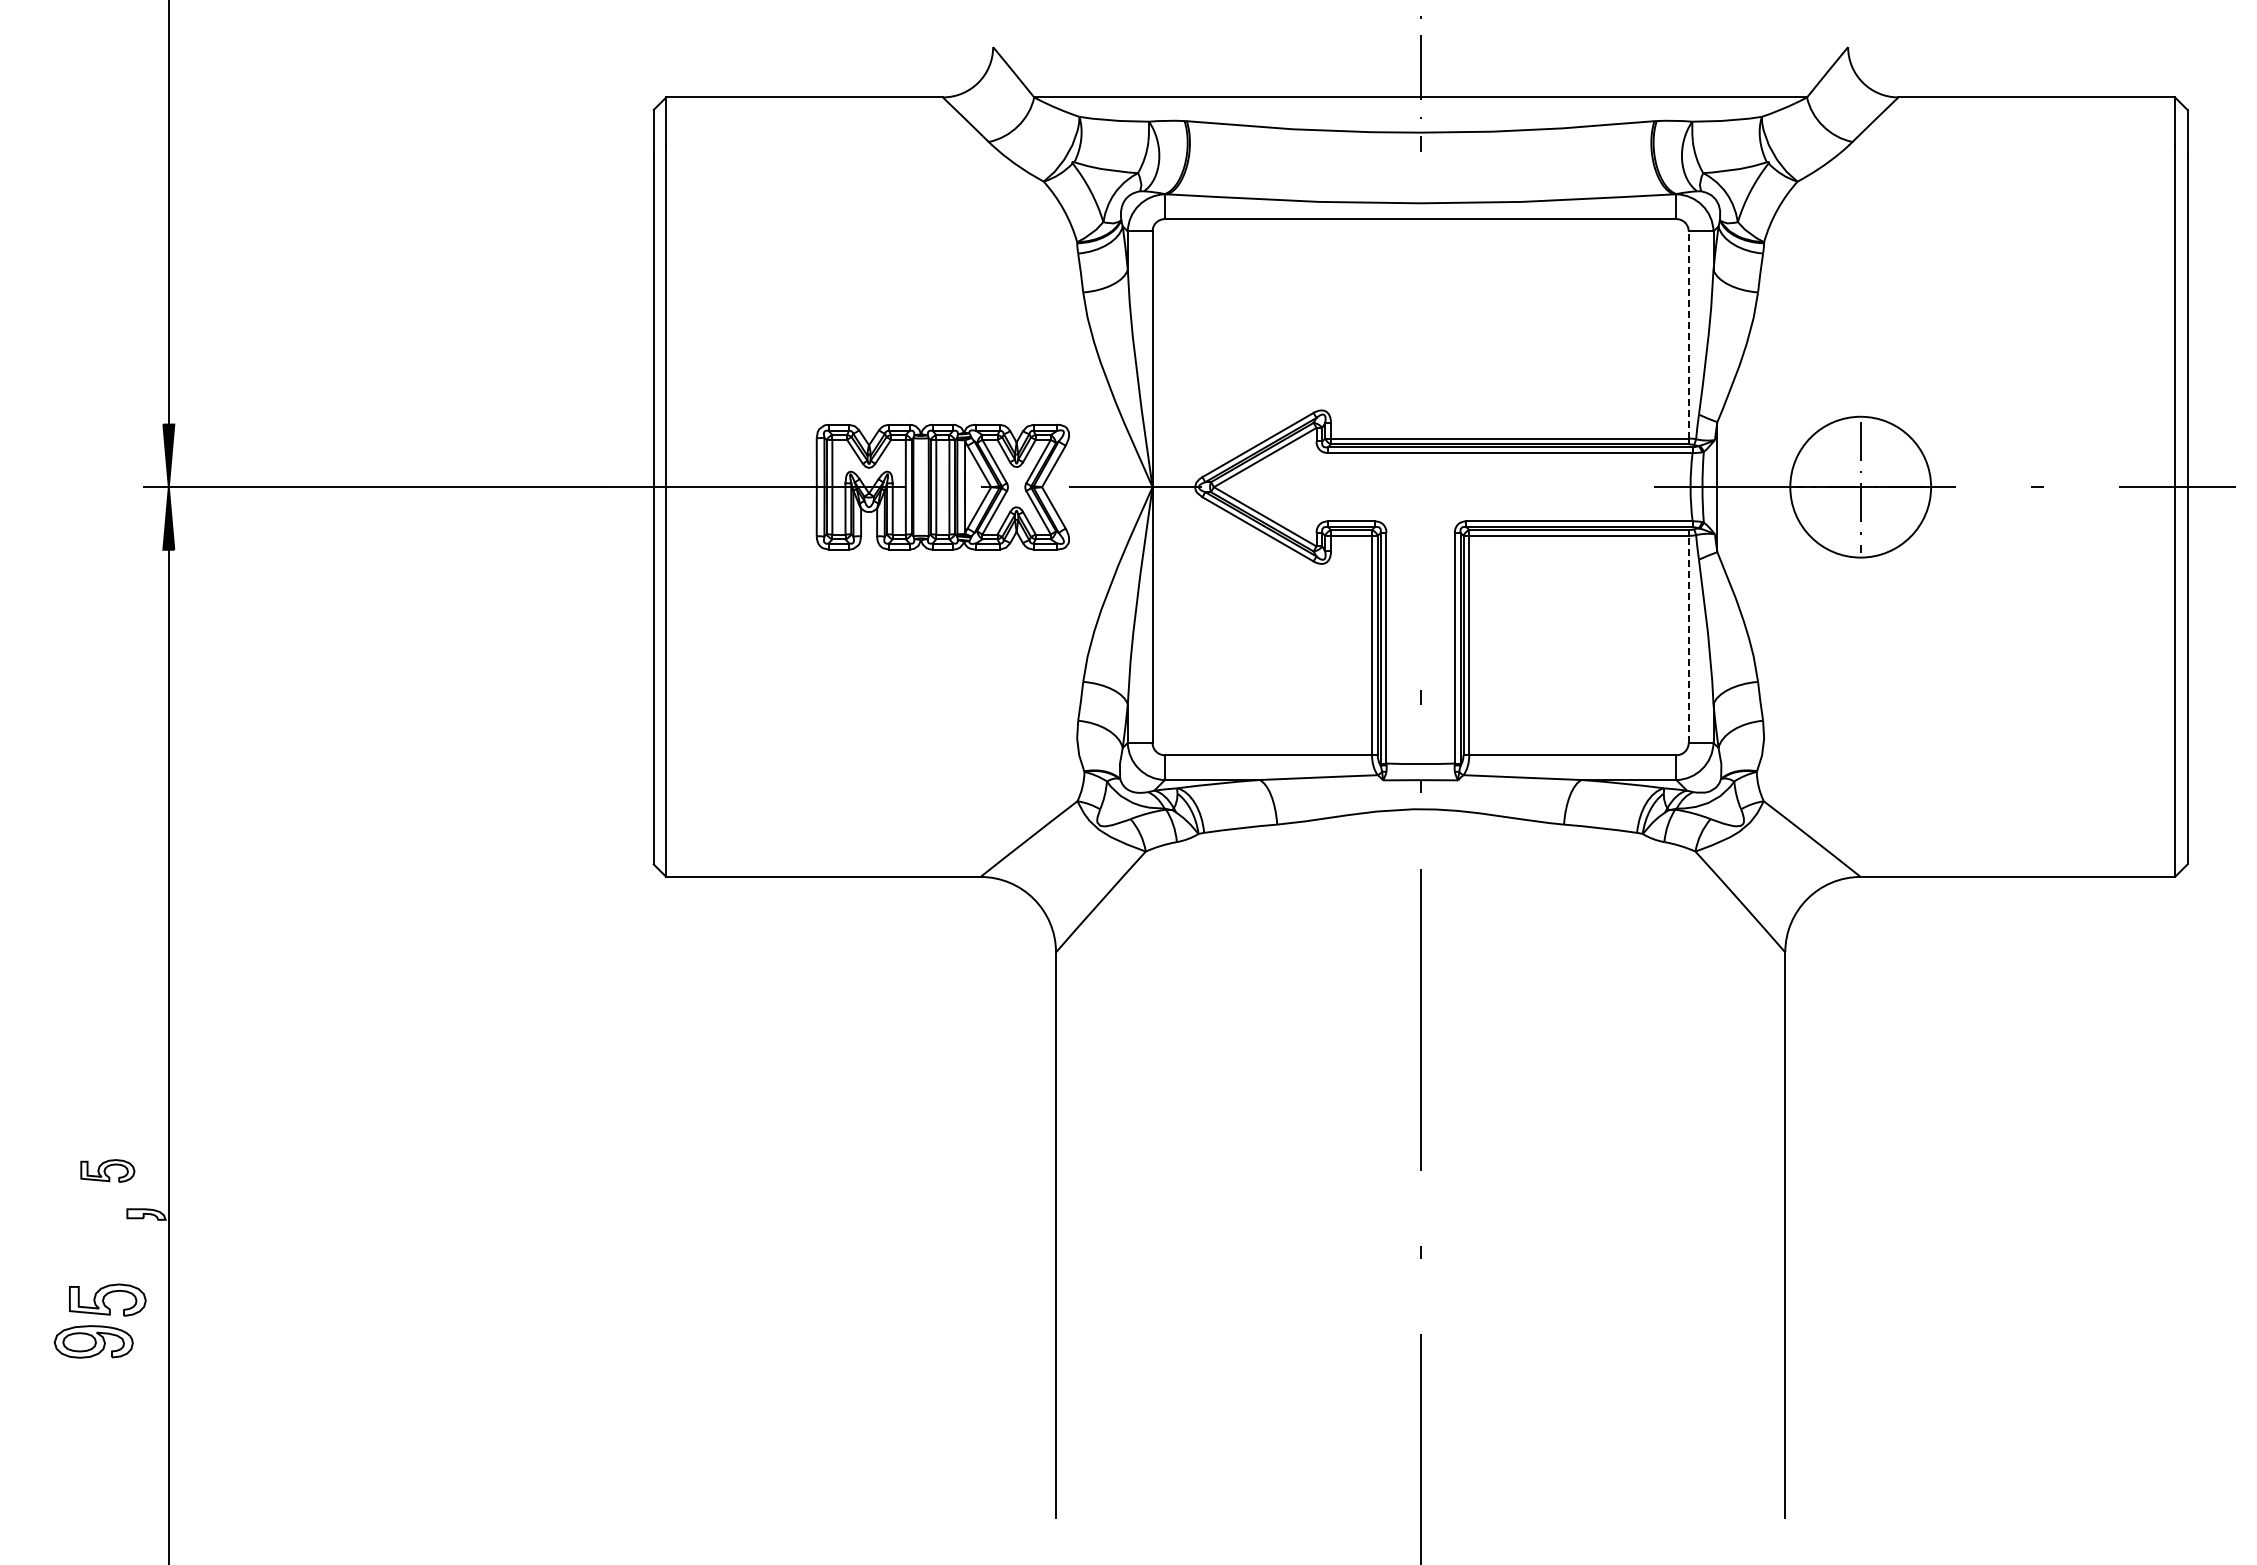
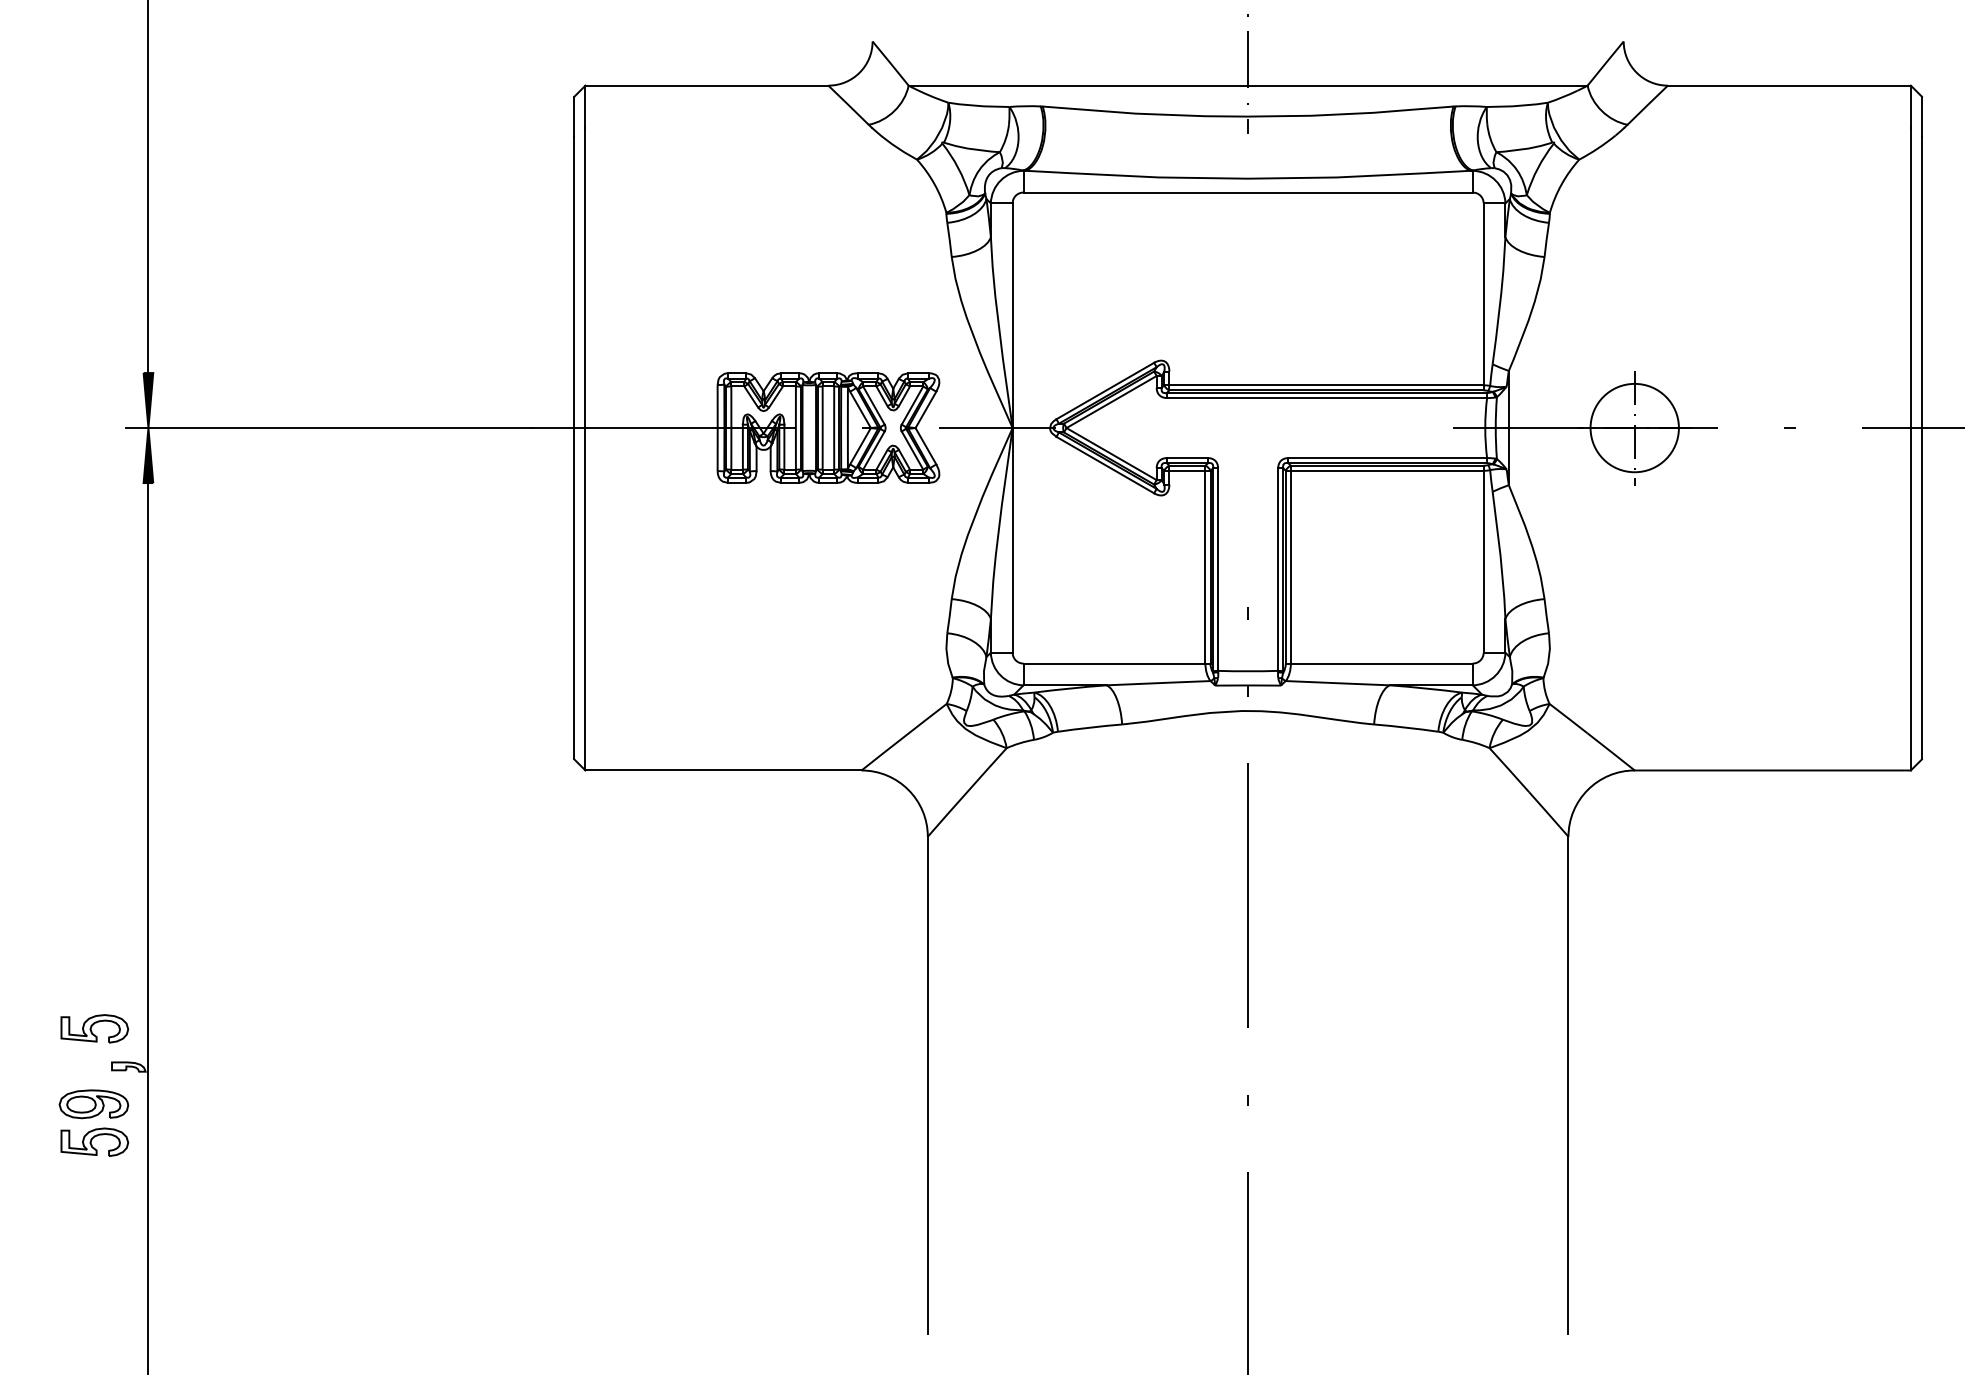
line: (1688, 335) -> (1483, 294), dashed -> solid
circle: (1860, 486) -> (1634, 427), size x0.71
line: (1688, 639) -> (1483, 561), dashed -> solid
part: (107, 1170) -> (94, 1028), size x1.43
part: (93, 1341) -> (93, 1103), moved

